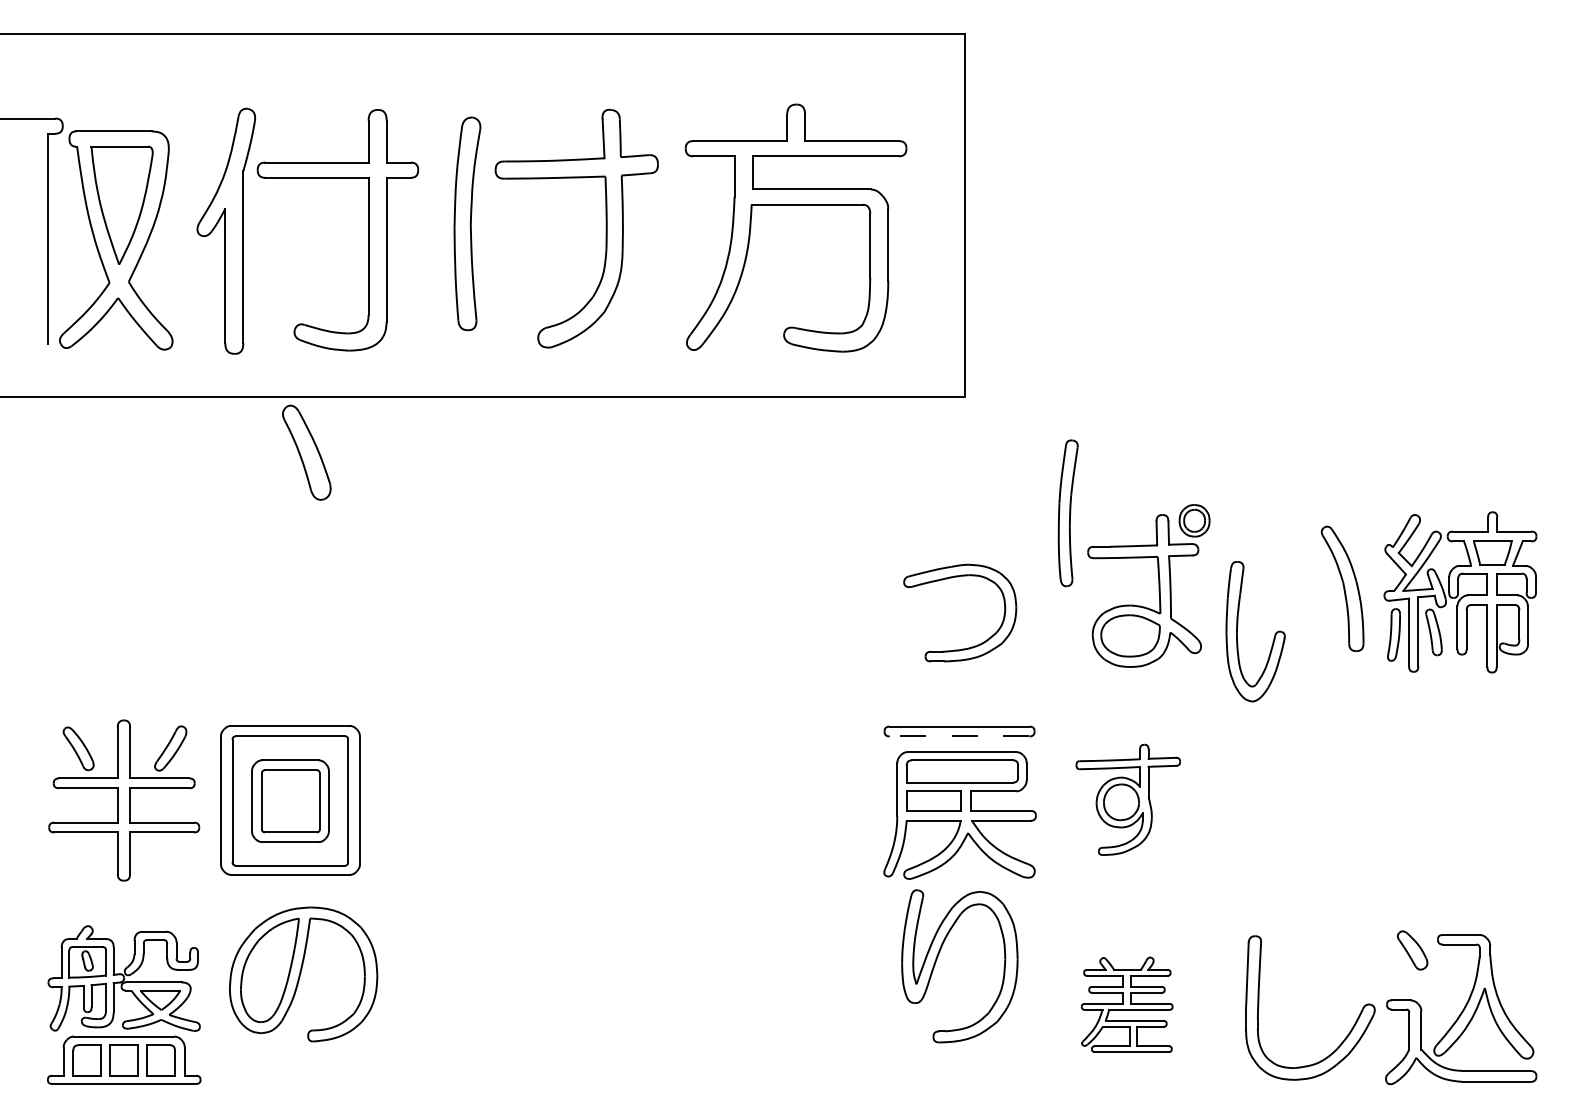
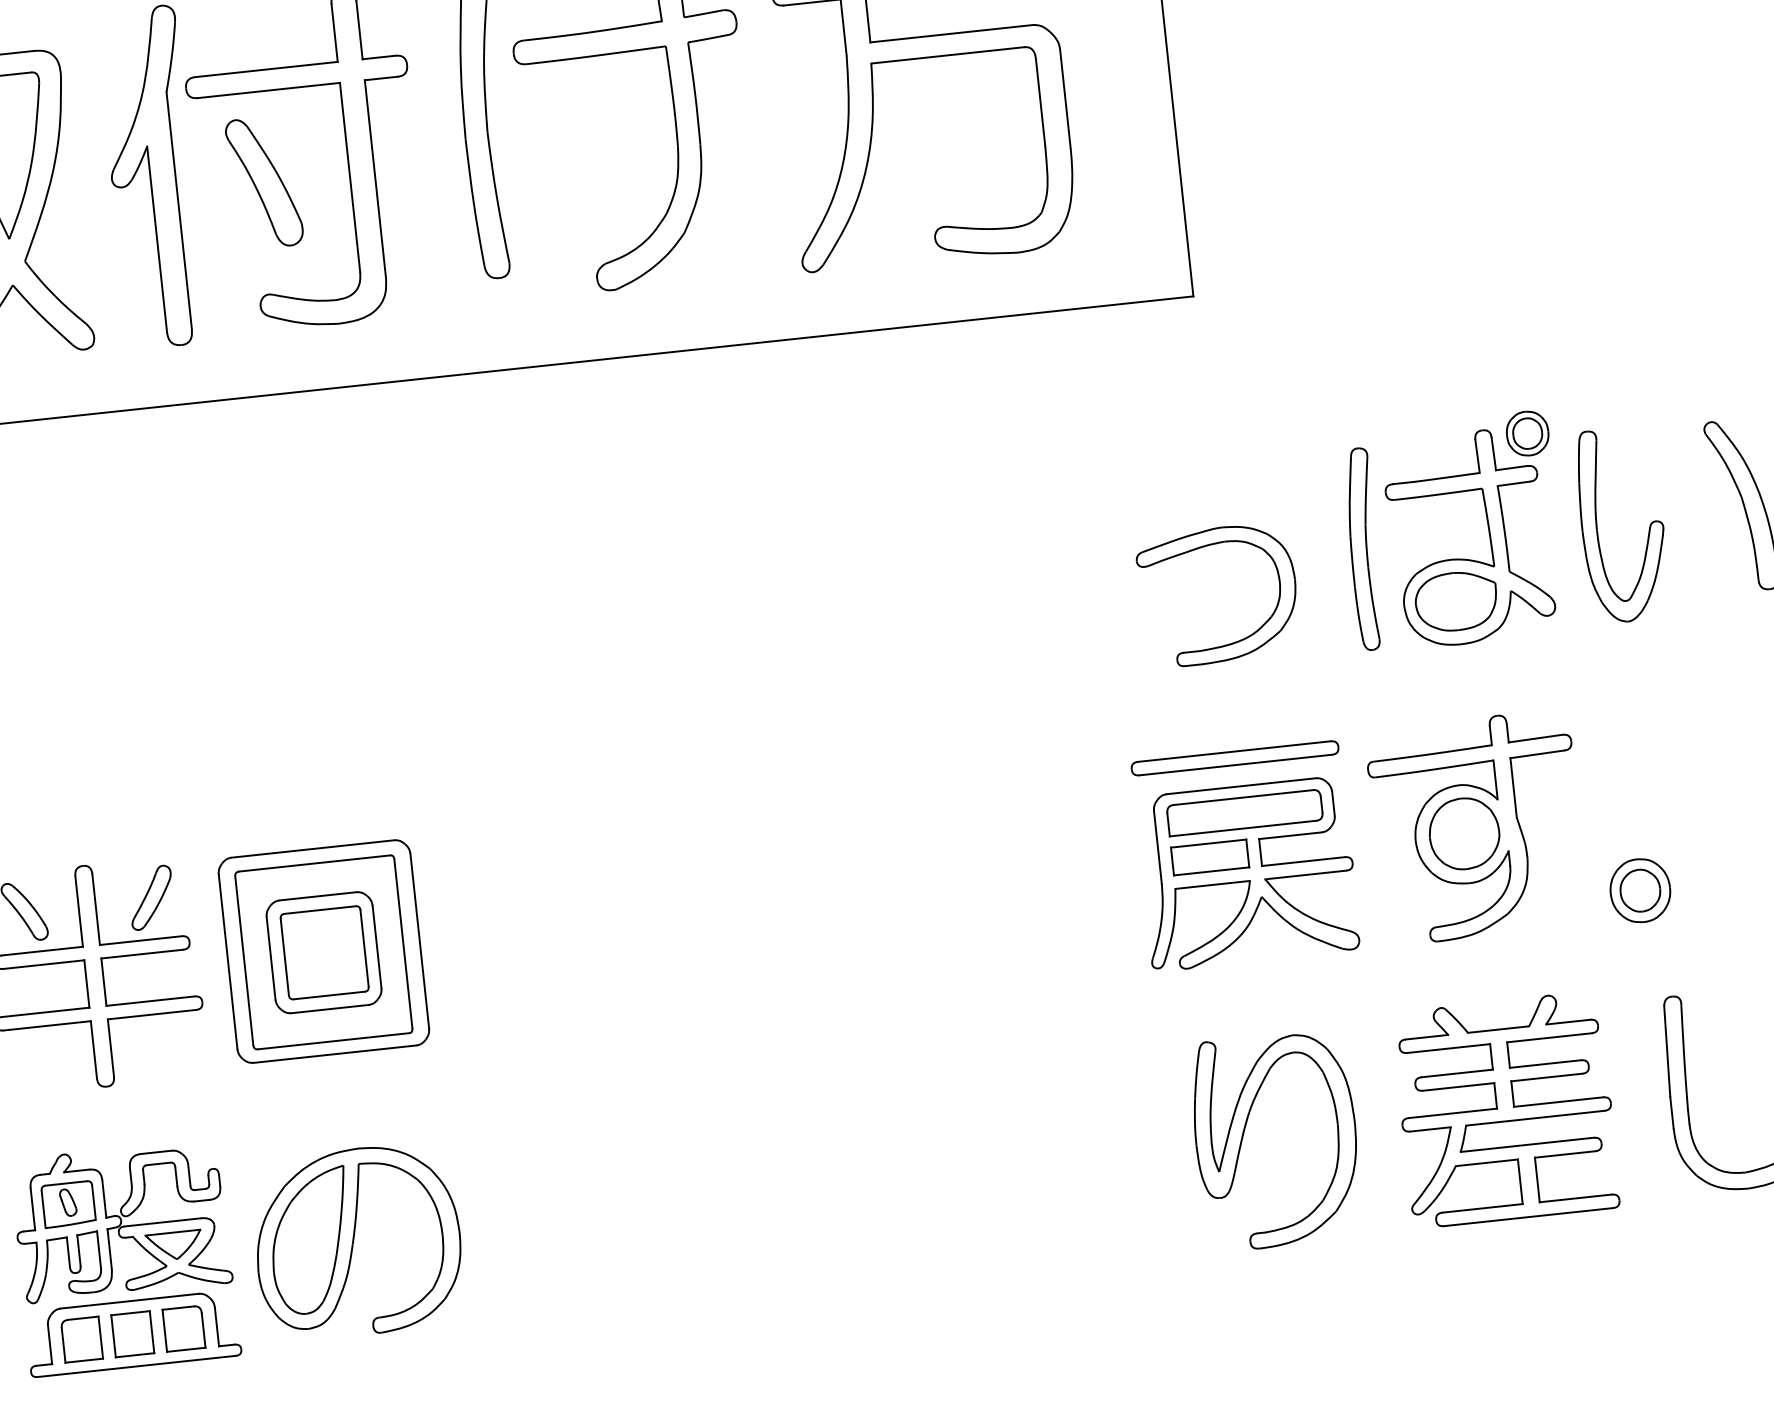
part: (306, 452) -> (264, 182), moved
part: (1067, 513) -> (1363, 549), moved
part: (1237, 631) -> (1597, 527), moved
line: (959, 736) -> (1235, 765), dashed -> solid
part: (1128, 799) -> (1477, 827), size x1.43
part: (1240, 857) -> (1640, 890), added
part: (937, 959) -> (1244, 1134), moved
part: (303, 974) -> (357, 1241), moved
part: (1126, 1004) -> (1505, 1109), size x1.67

